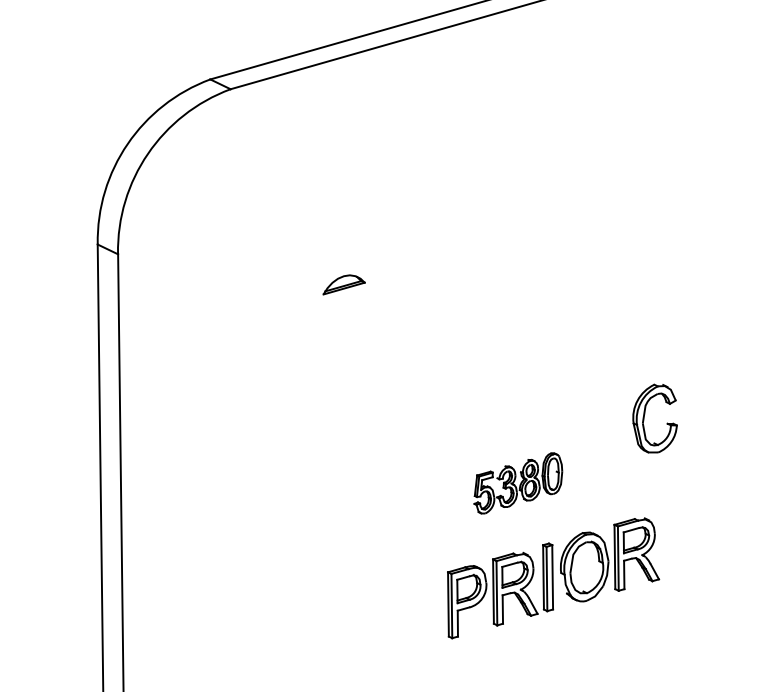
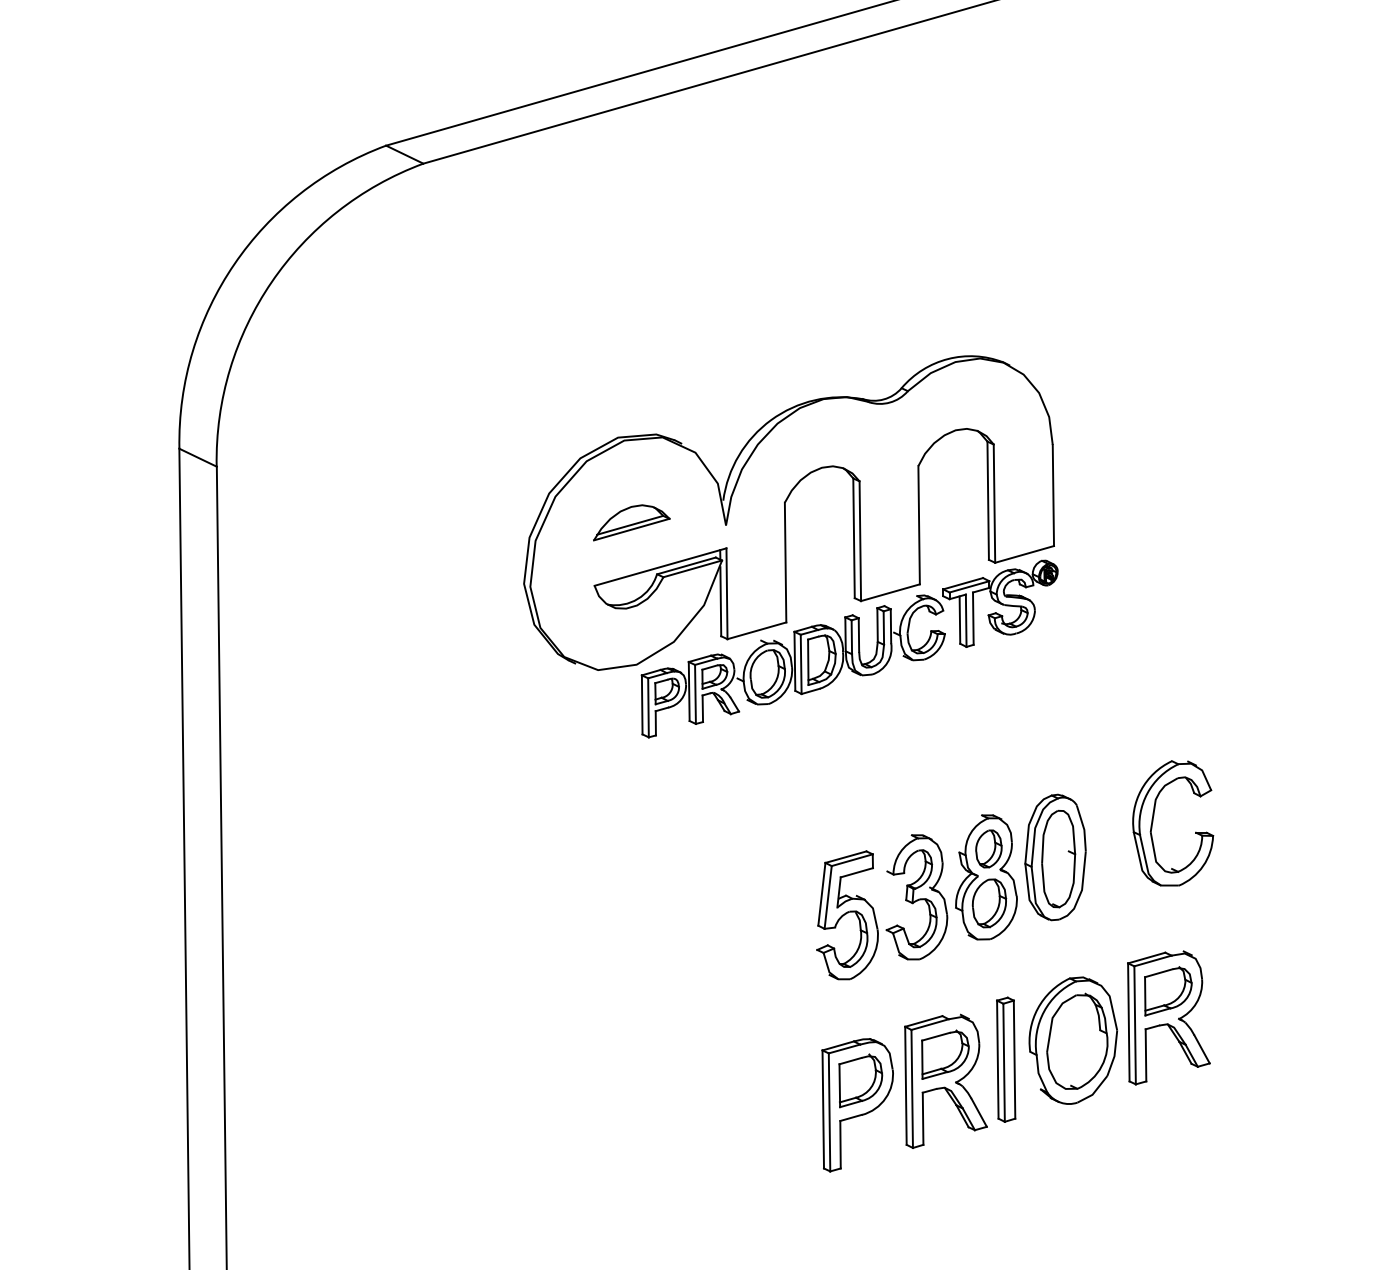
part: (430, 297) -> (790, 545), added
part: (645, 414) -> (1155, 815), moved
part: (518, 483) -> (951, 887), size x1.67

